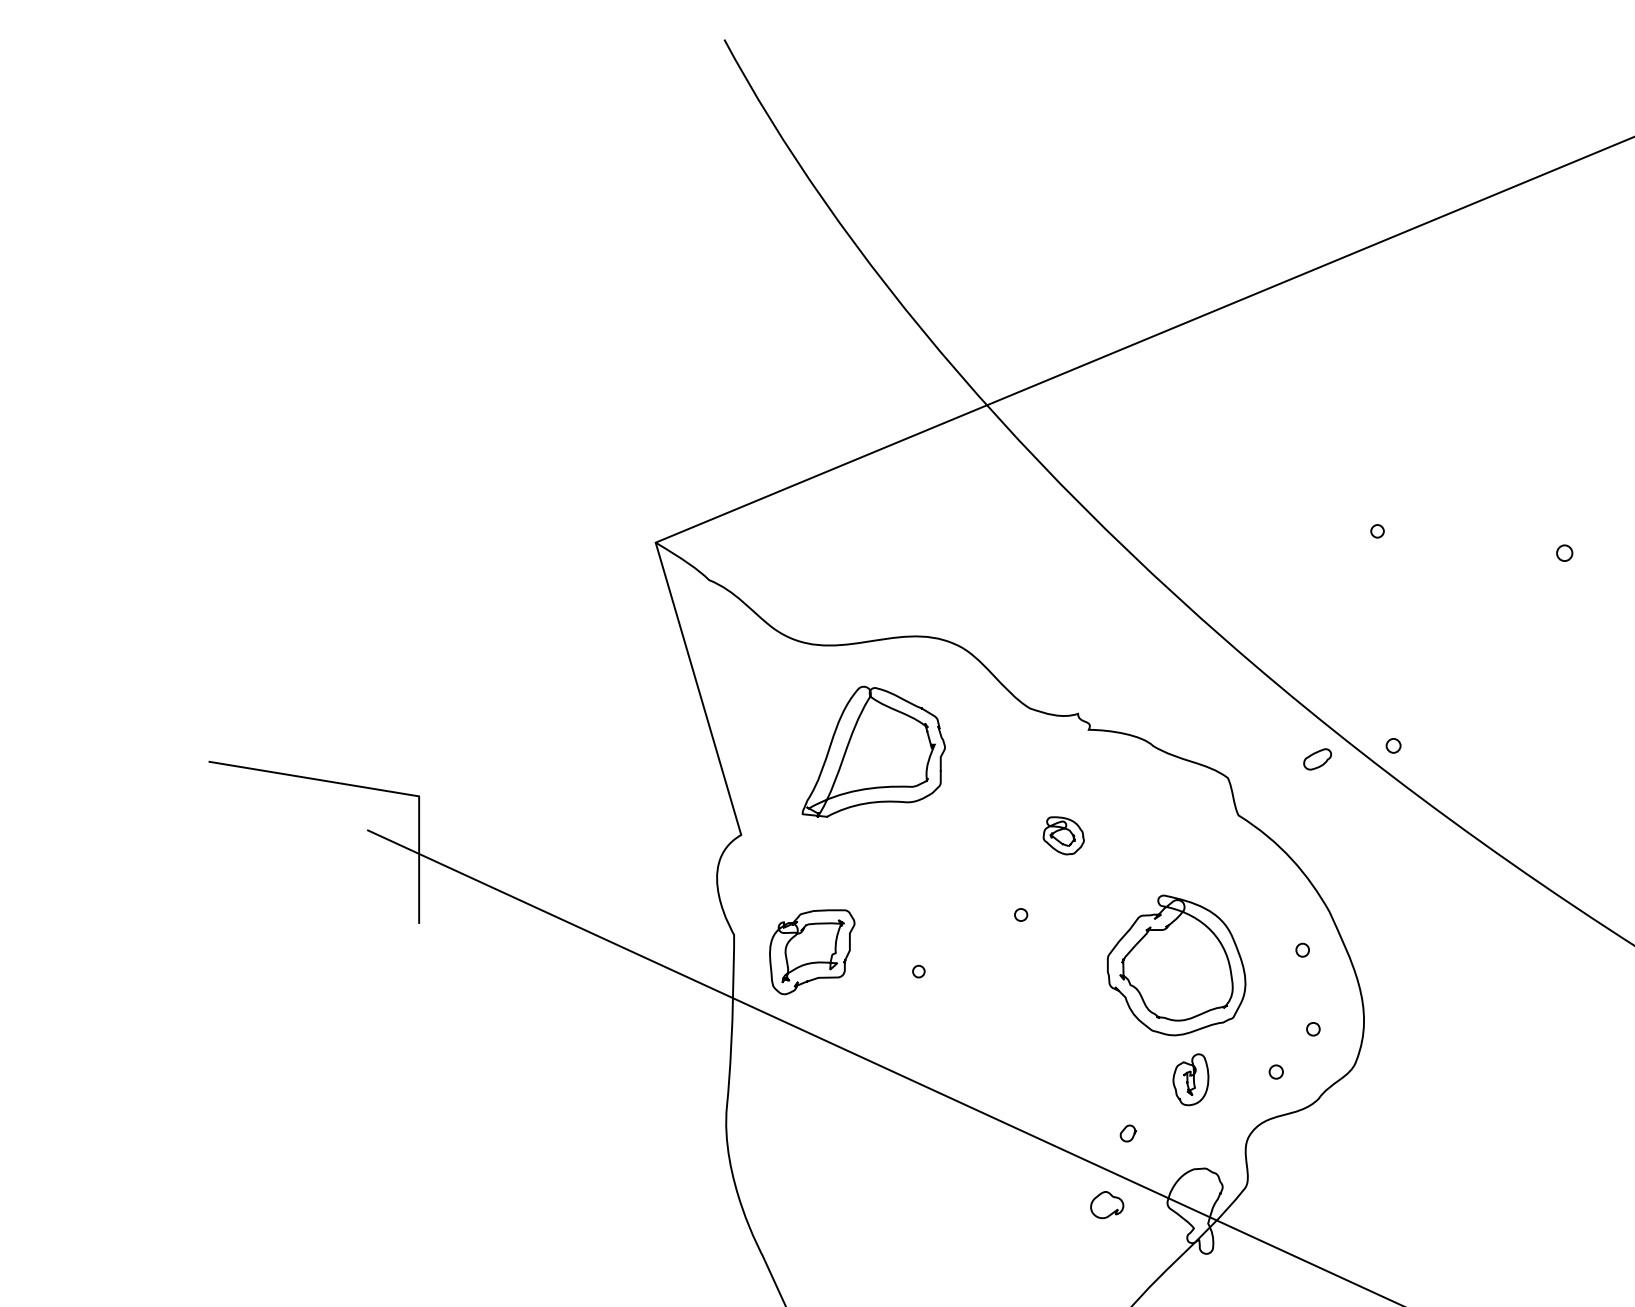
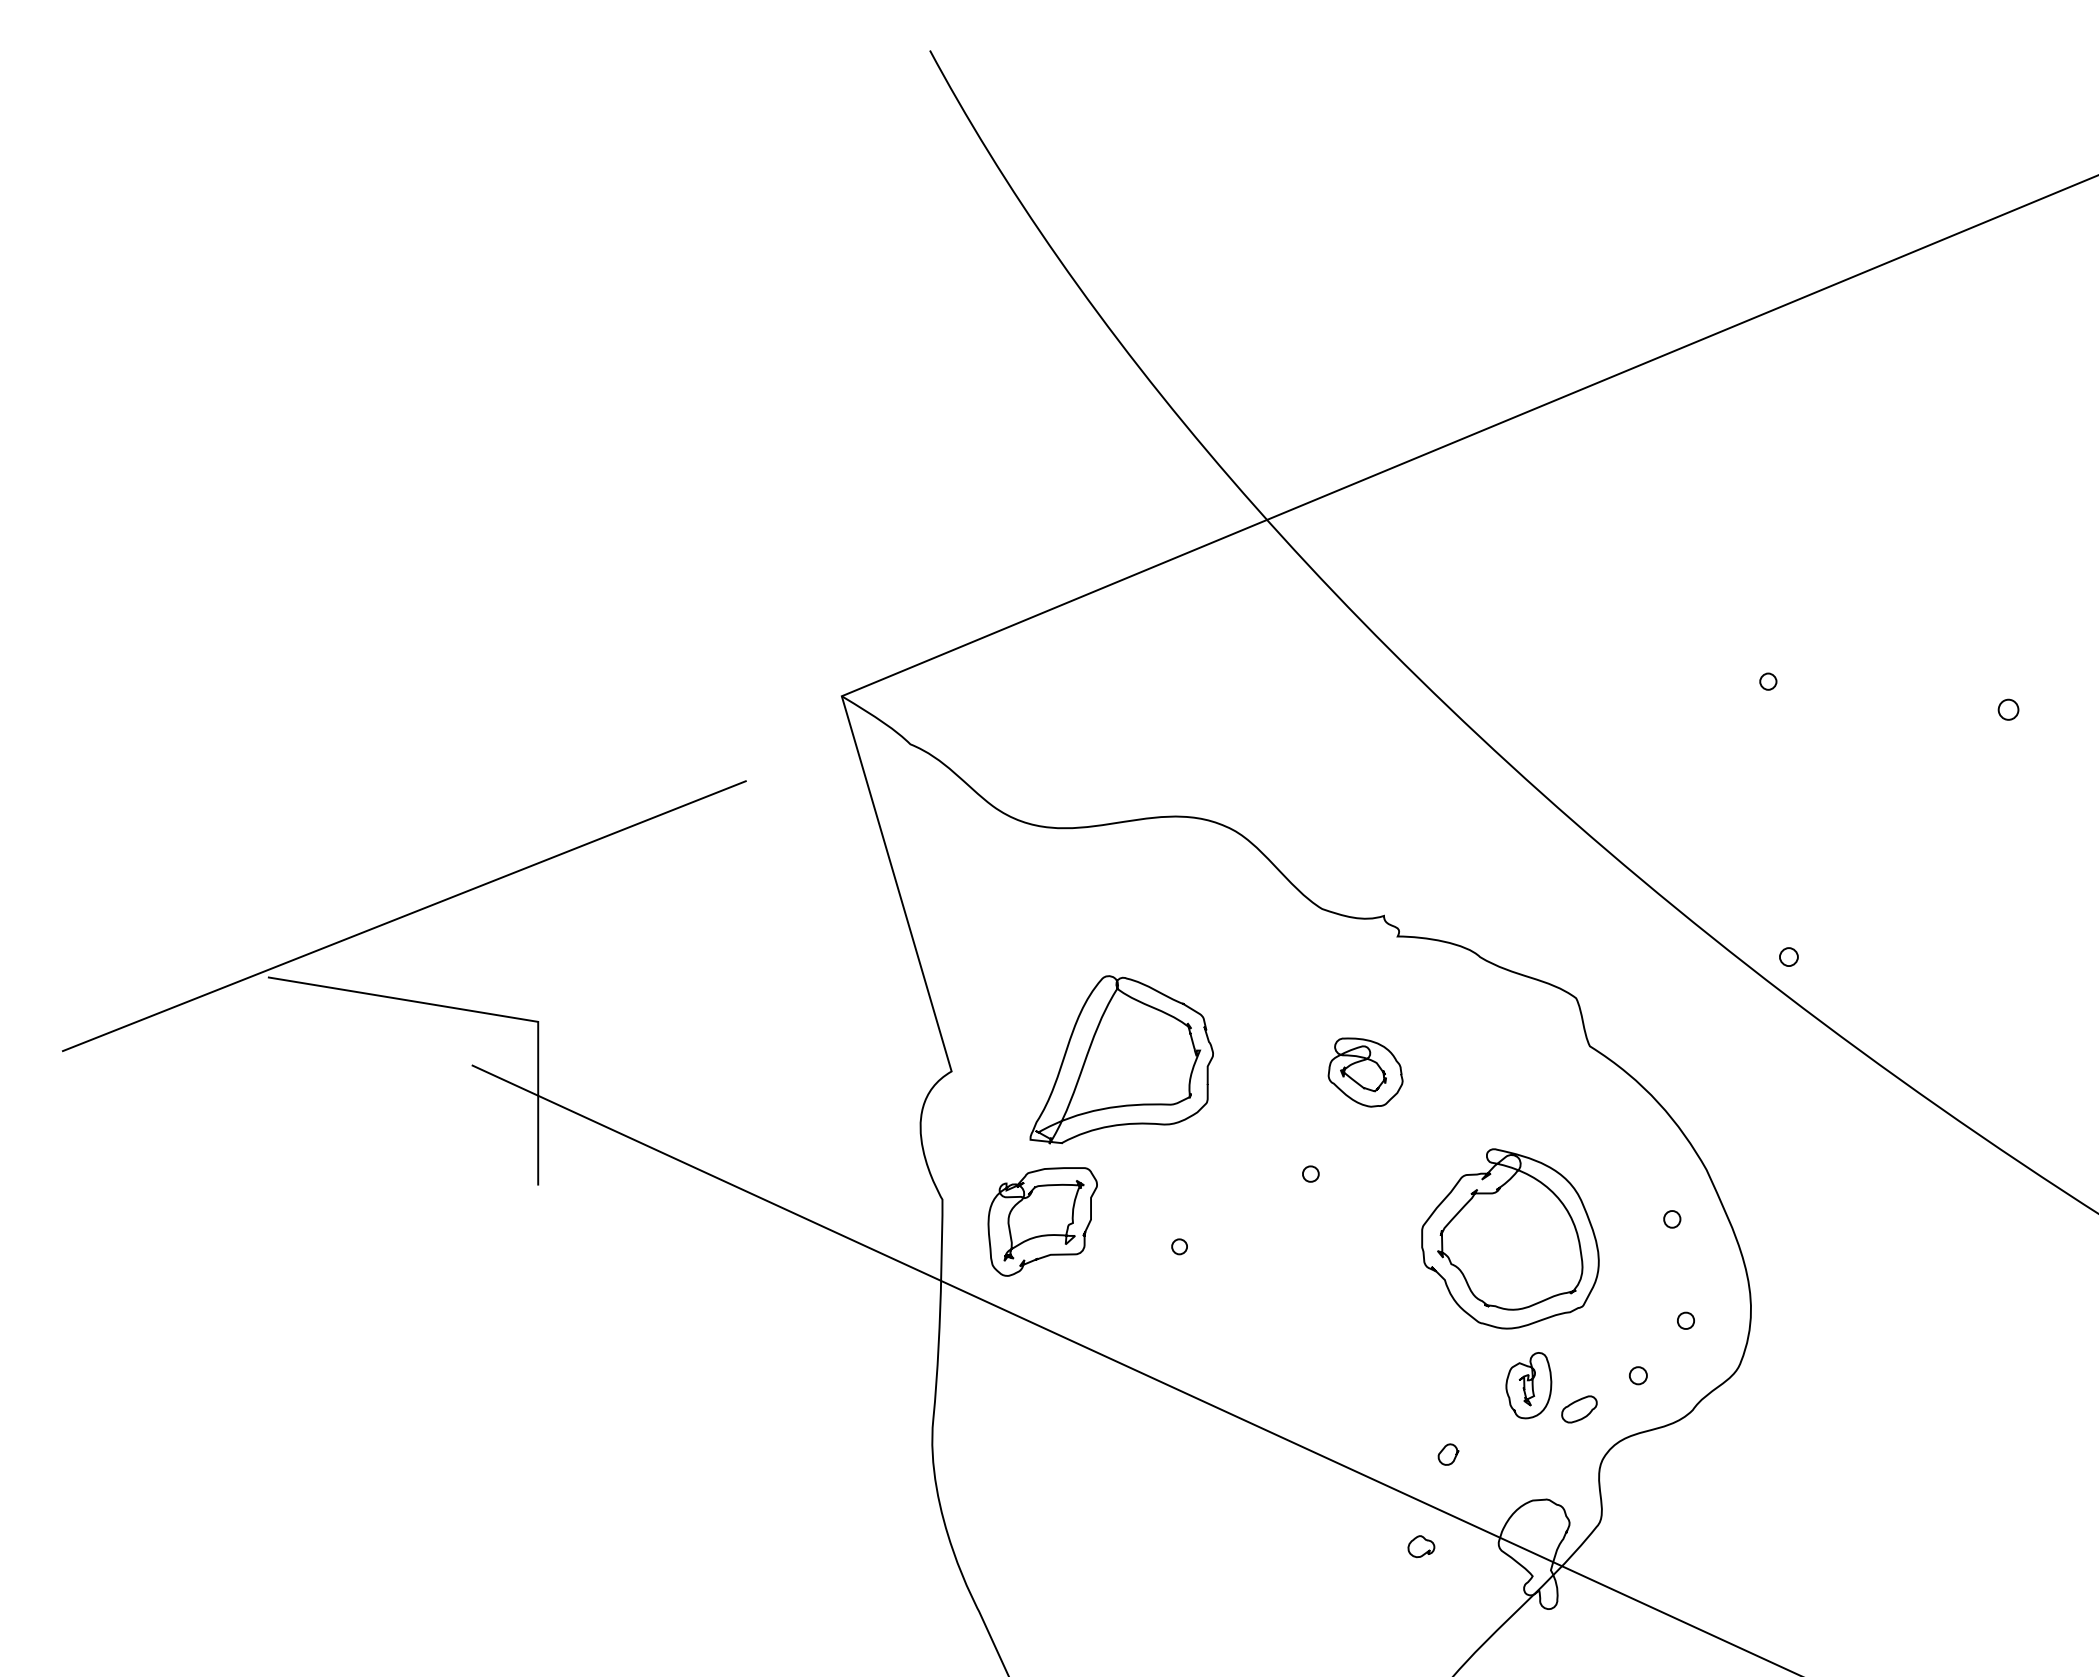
line: (314, 714) -> (403, 916), added
part: (873, 751) -> (1121, 1059), moved
part: (1317, 759) -> (1579, 1409), moved
part: (1063, 835) -> (1365, 1072), size x1.43
part: (1107, 1205) -> (1421, 1546), size x0.62

